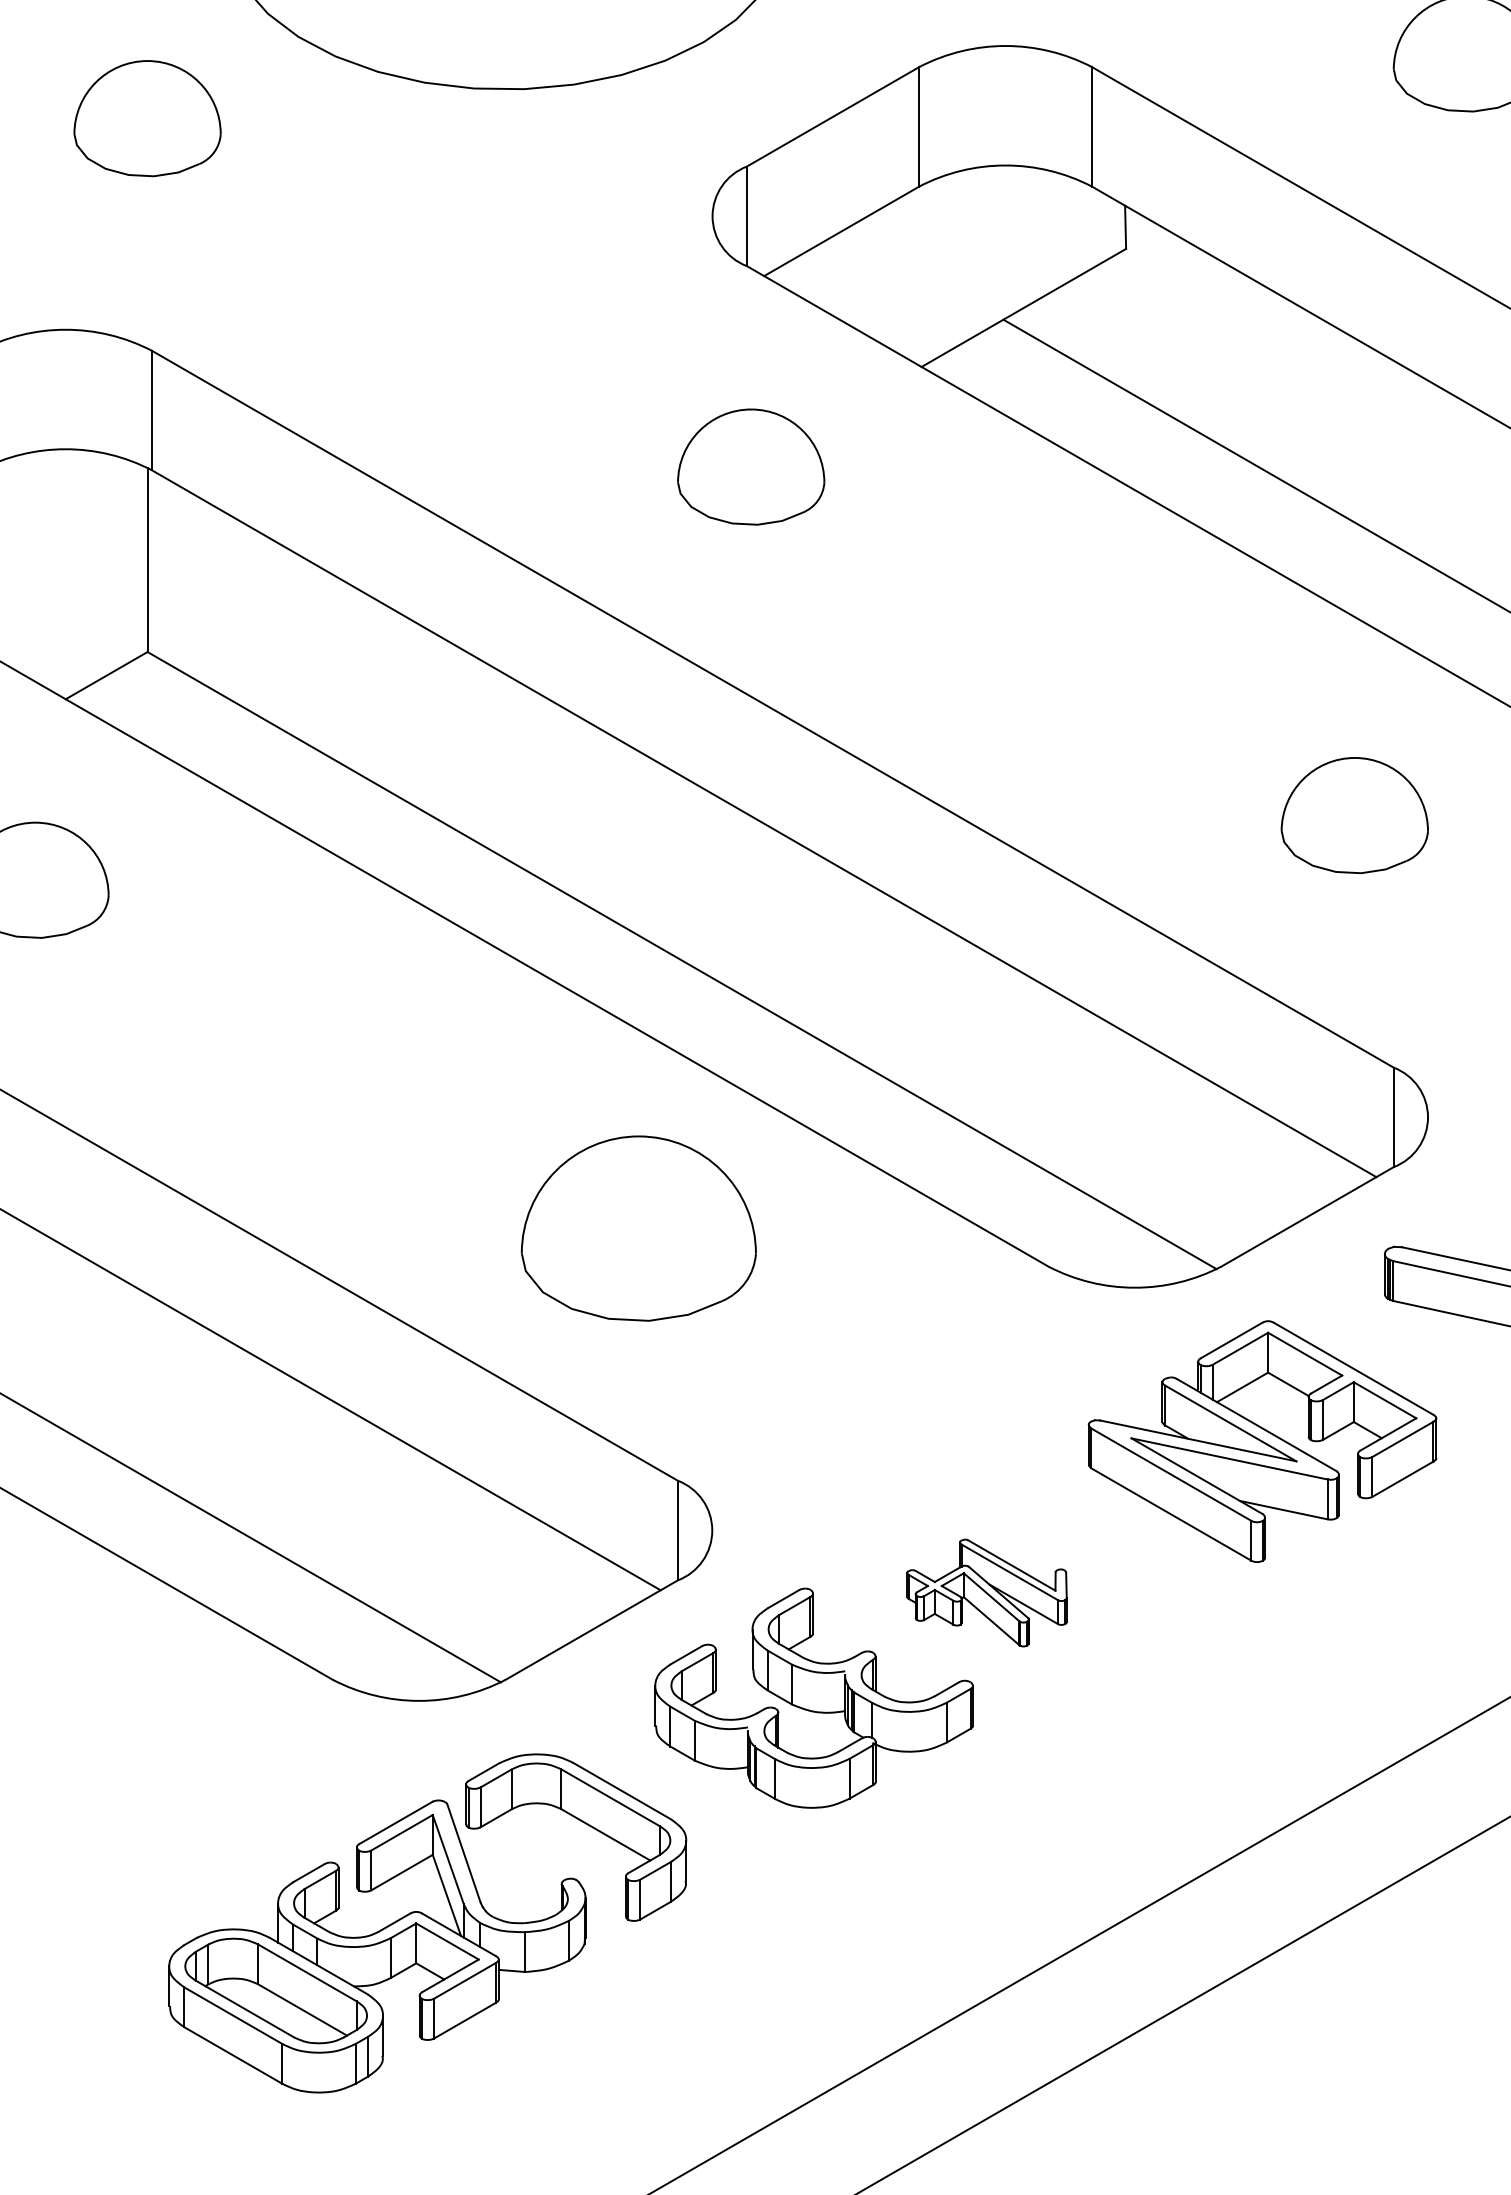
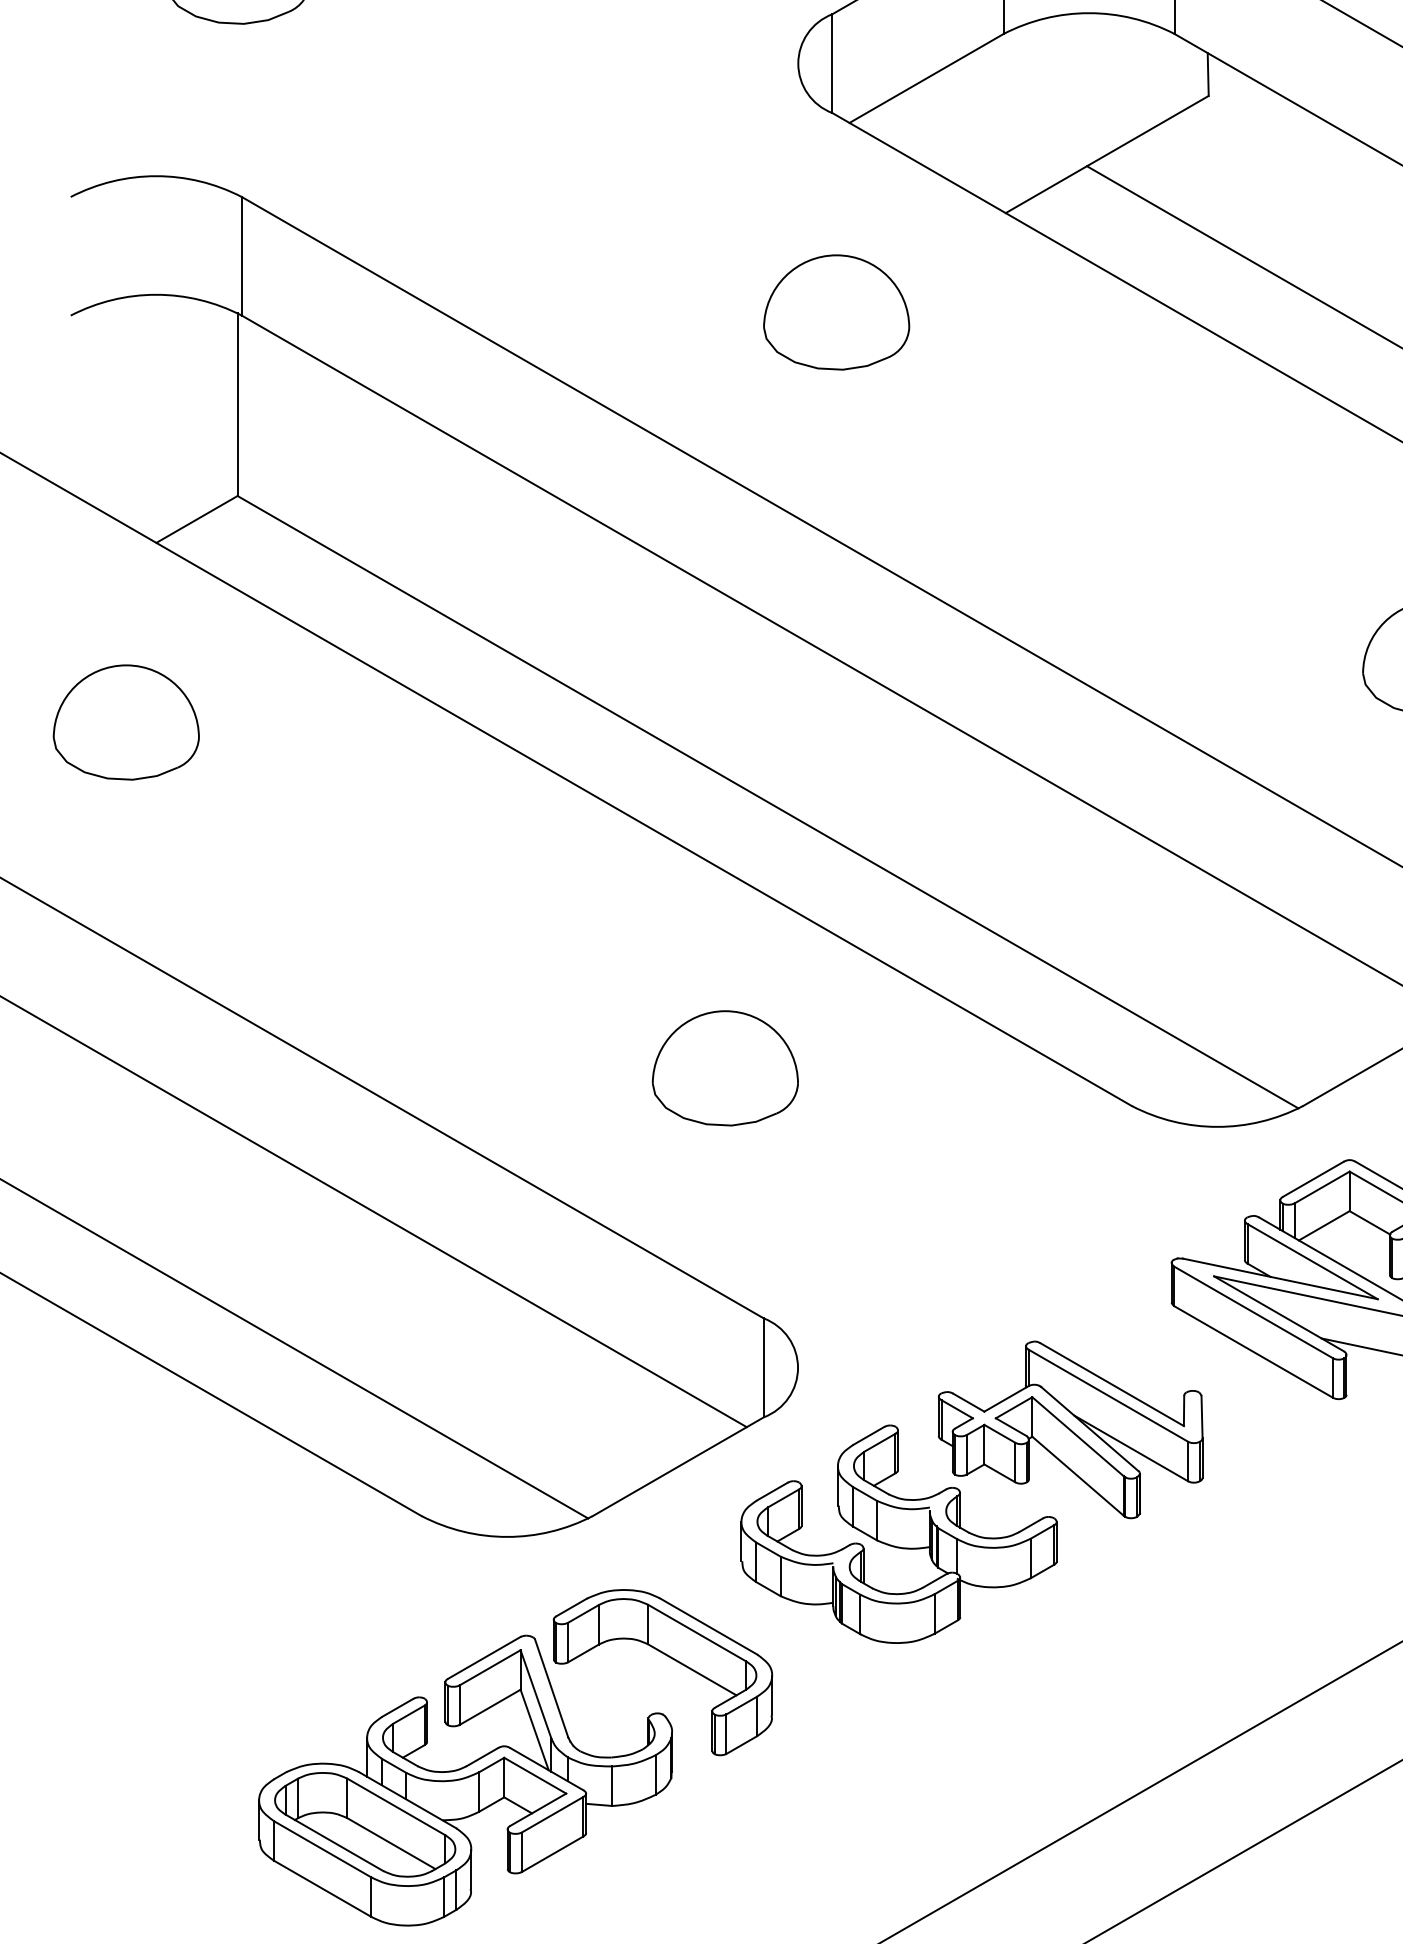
part: (639, 1228) -> (725, 1068), size x0.62
part: (986, 1592) -> (1070, 1429), size x1.67

